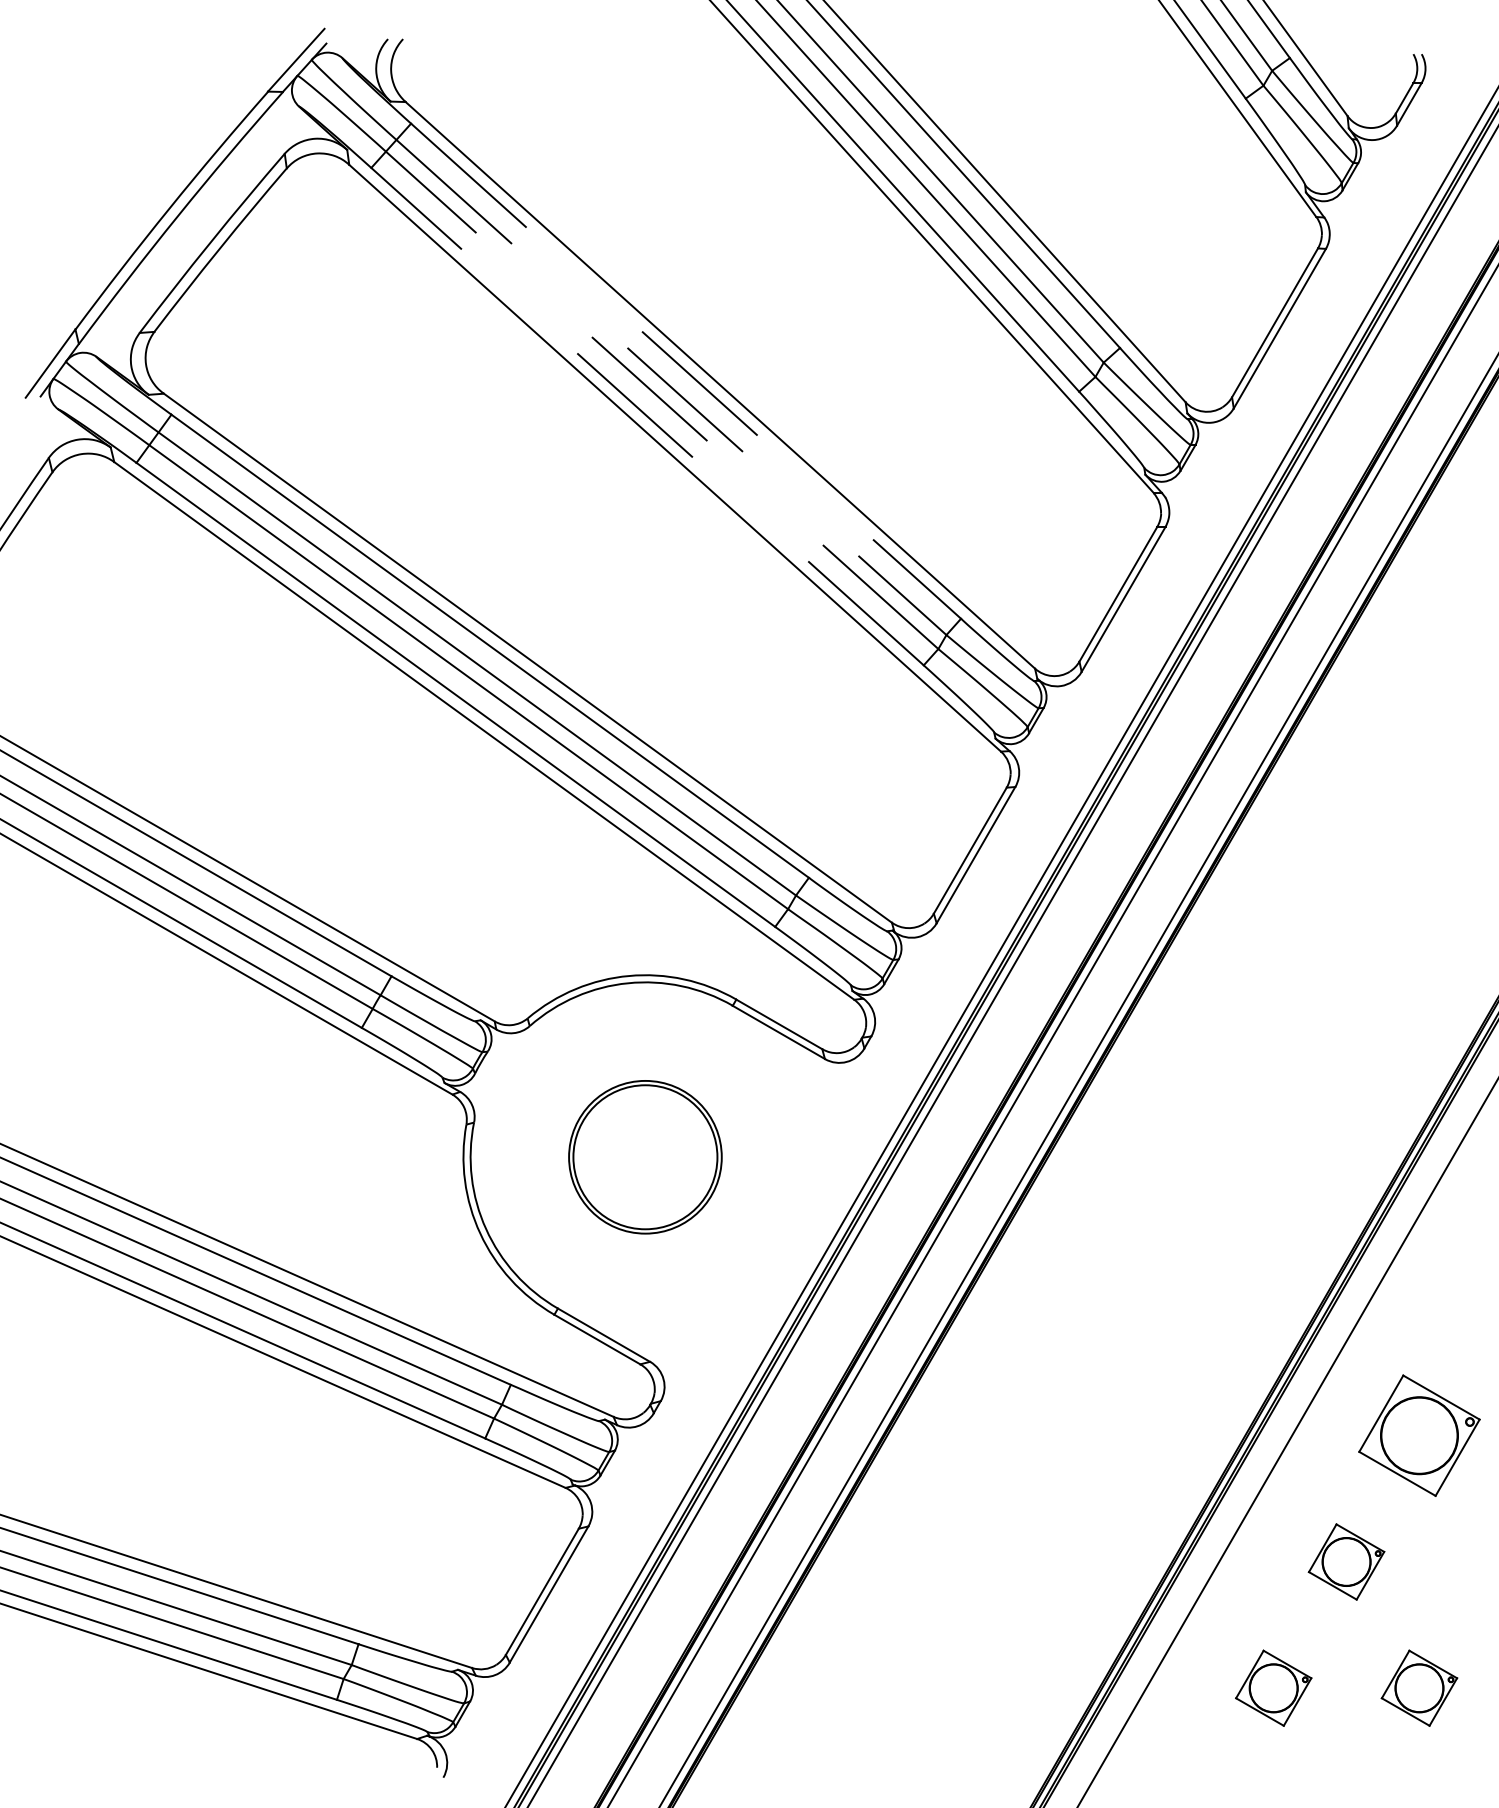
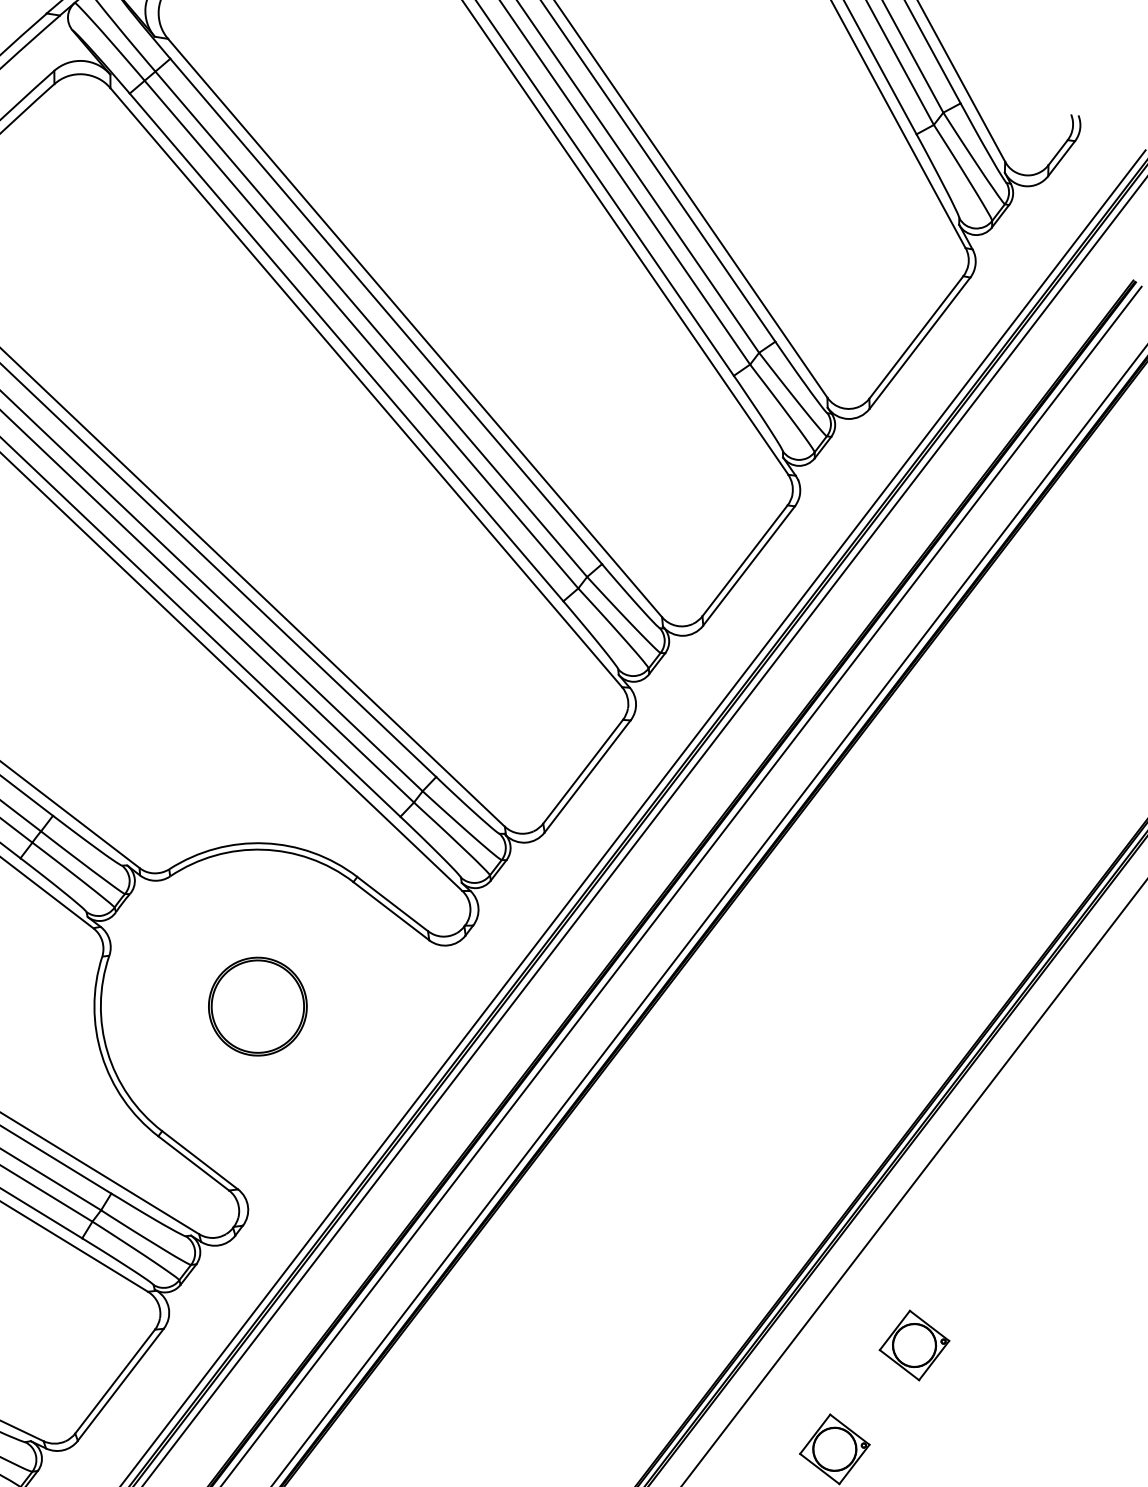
line: (686, 371) -> (386, 311), dashed -> solid
line: (671, 387) -> (371, 324), dashed -> solid
line: (662, 400) -> (361, 334), dashed -> solid
line: (647, 416) -> (346, 347), dashed -> solid
part: (645, 1156) -> (258, 1006), size x0.71
part: (1419, 1435) -> (914, 1345), size x0.62

